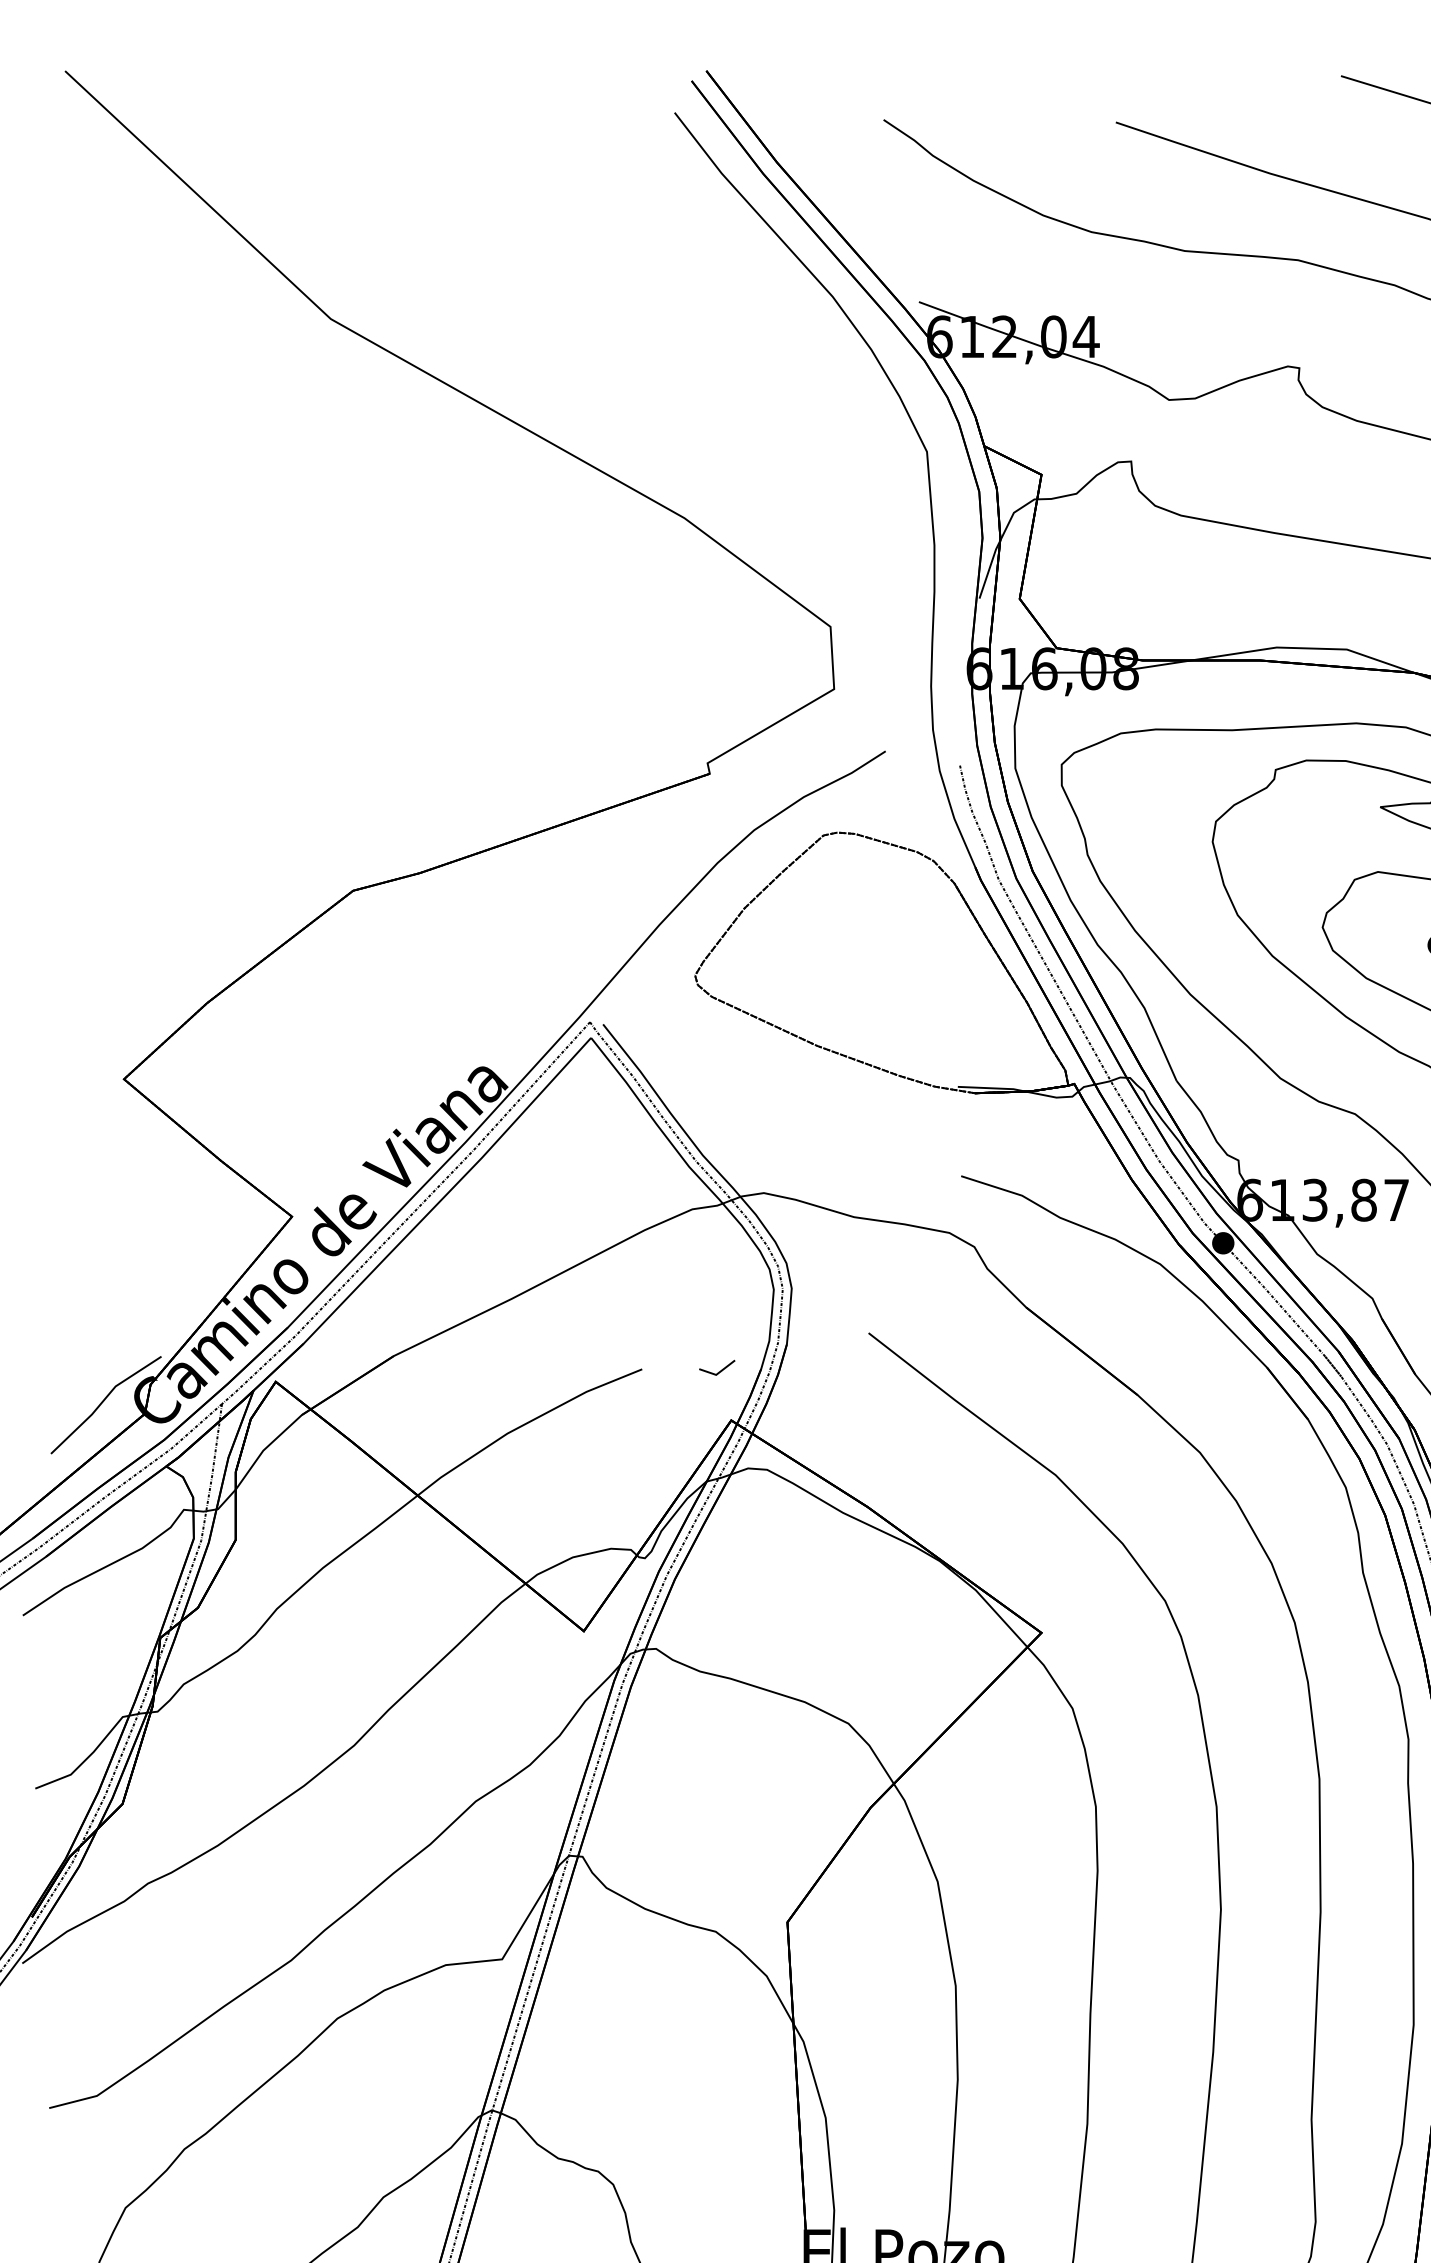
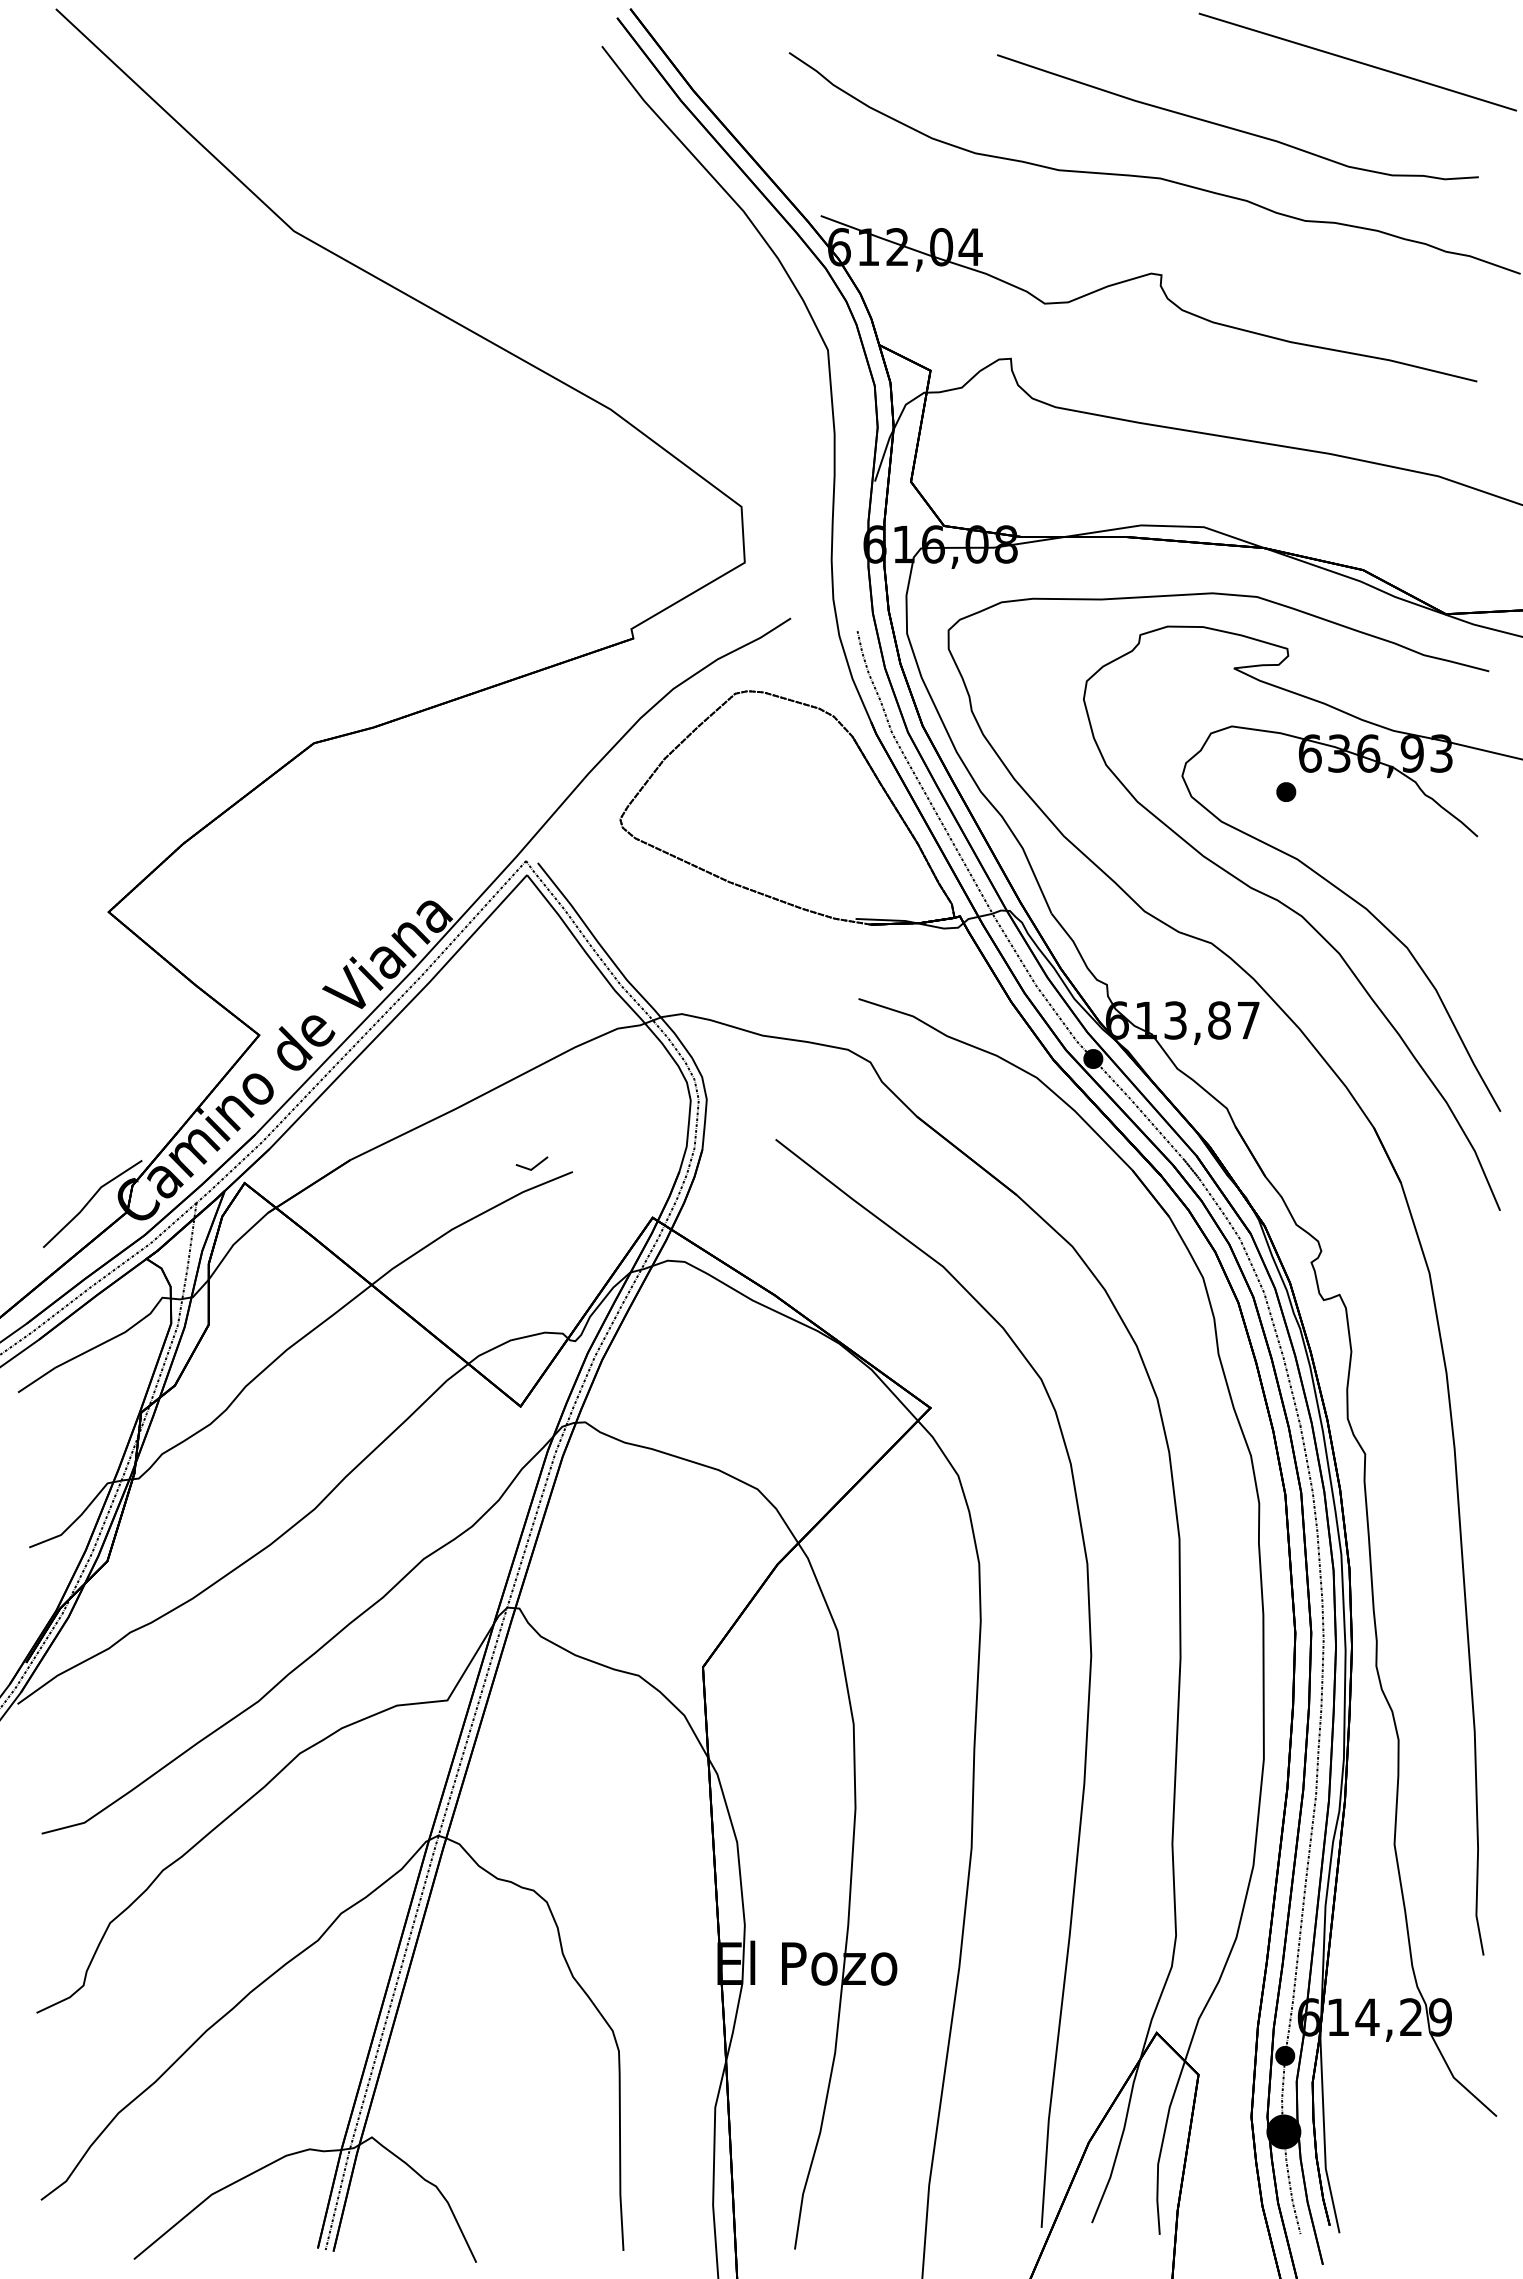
line: (718, 1371) -> (533, 1166), moved

